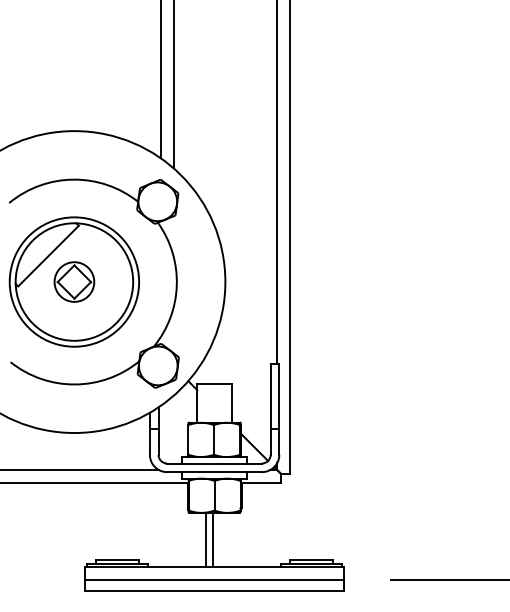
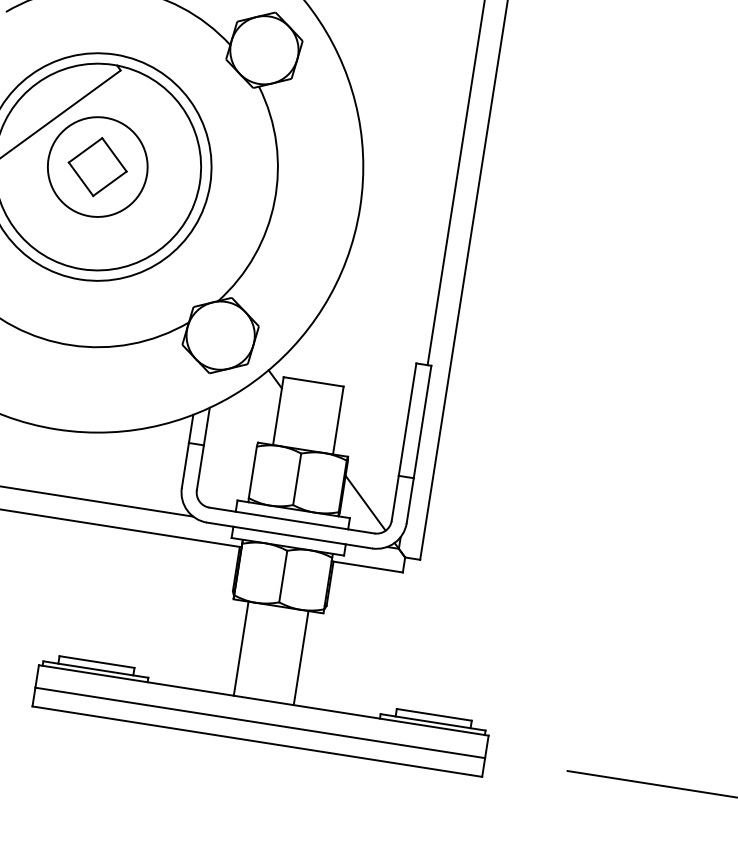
circle: (74, 281) -> (98, 166), size x1.43
line: (205, 539) -> (300, 657), moved
line: (213, 539) -> (241, 647), moved

